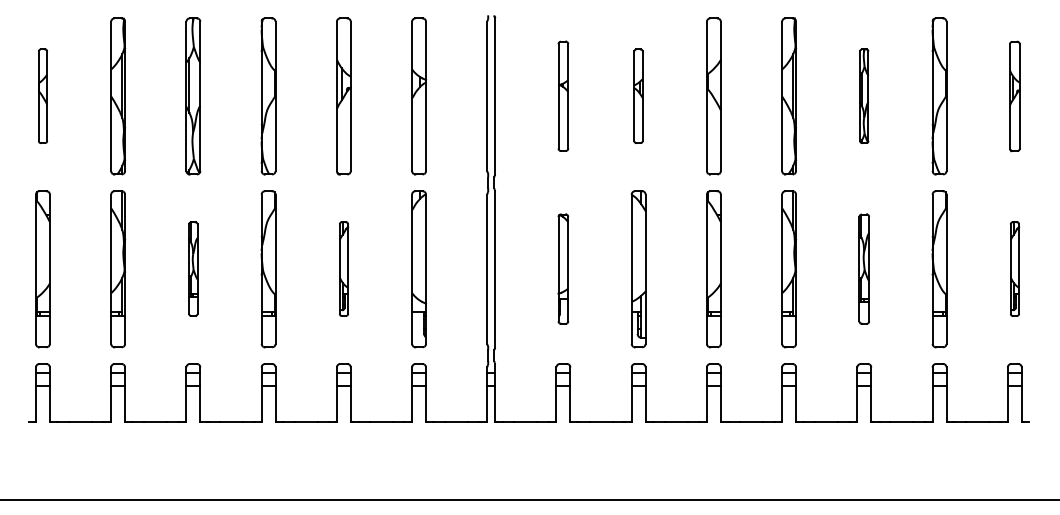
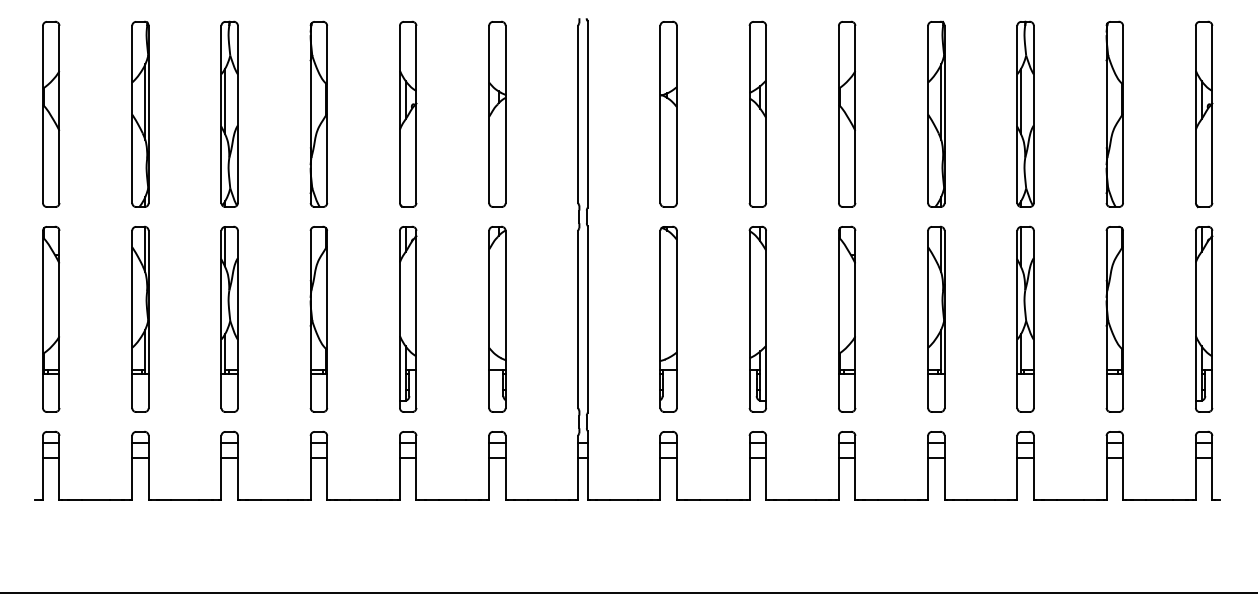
part: (43, 95) -> (51, 113), size x1.67
part: (563, 95) -> (668, 113), size x1.43
part: (638, 95) -> (757, 113), size x1.67
part: (864, 95) -> (1025, 113), size x1.67
part: (1015, 96) -> (1204, 114), size x1.43
part: (193, 268) -> (229, 318), size x1.67
part: (344, 268) -> (408, 318), size x1.67
part: (563, 268) -> (668, 318), size x1.43
part: (864, 268) -> (1025, 318), size x1.43
part: (1015, 268) -> (1204, 318), size x1.67

